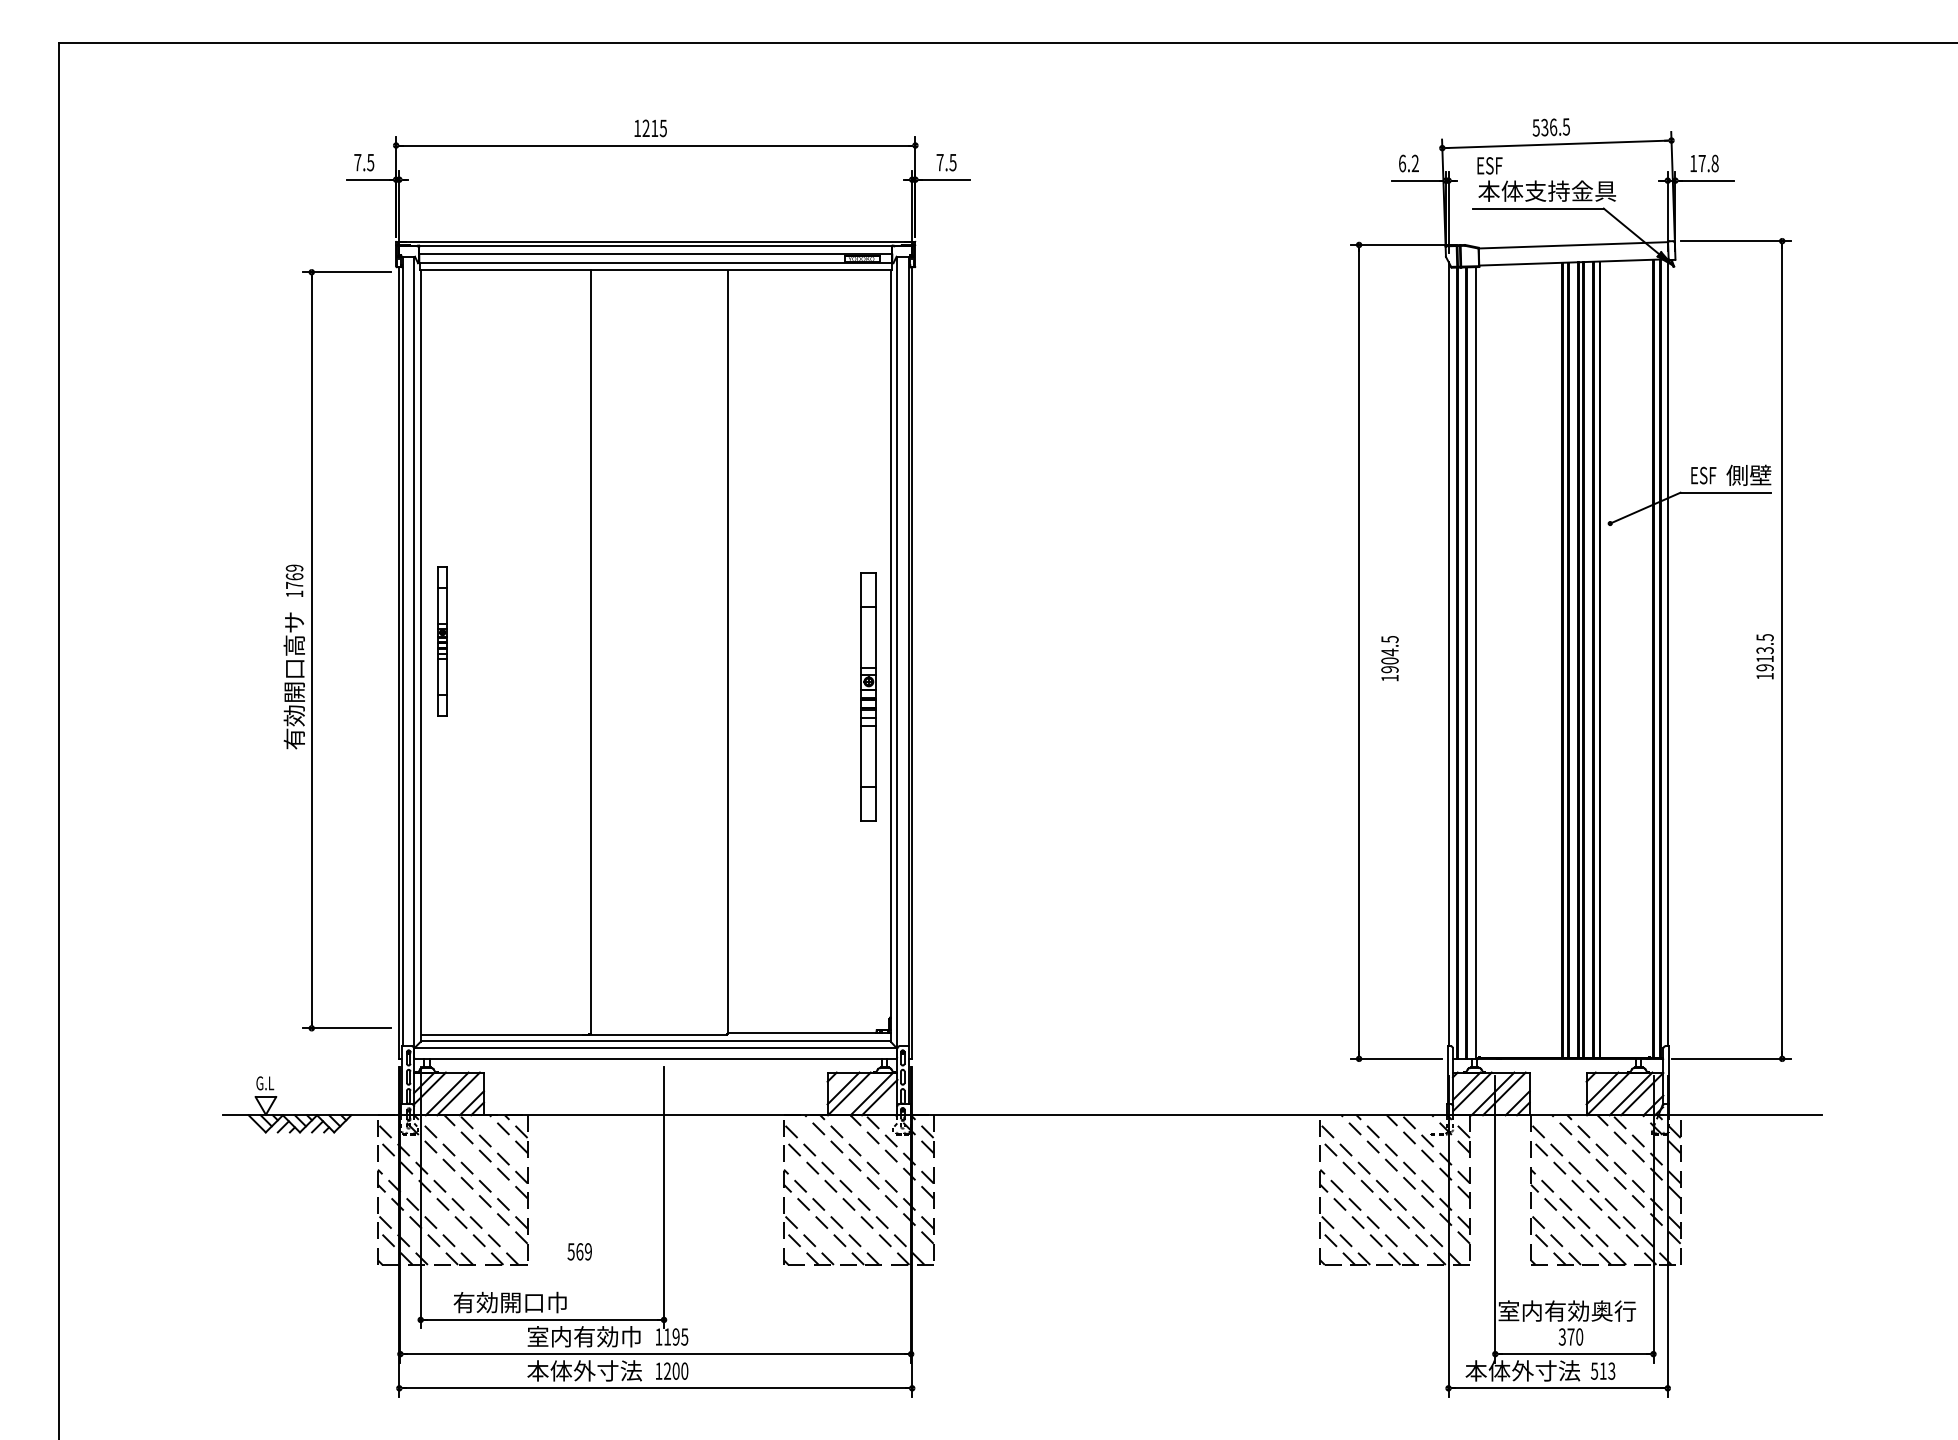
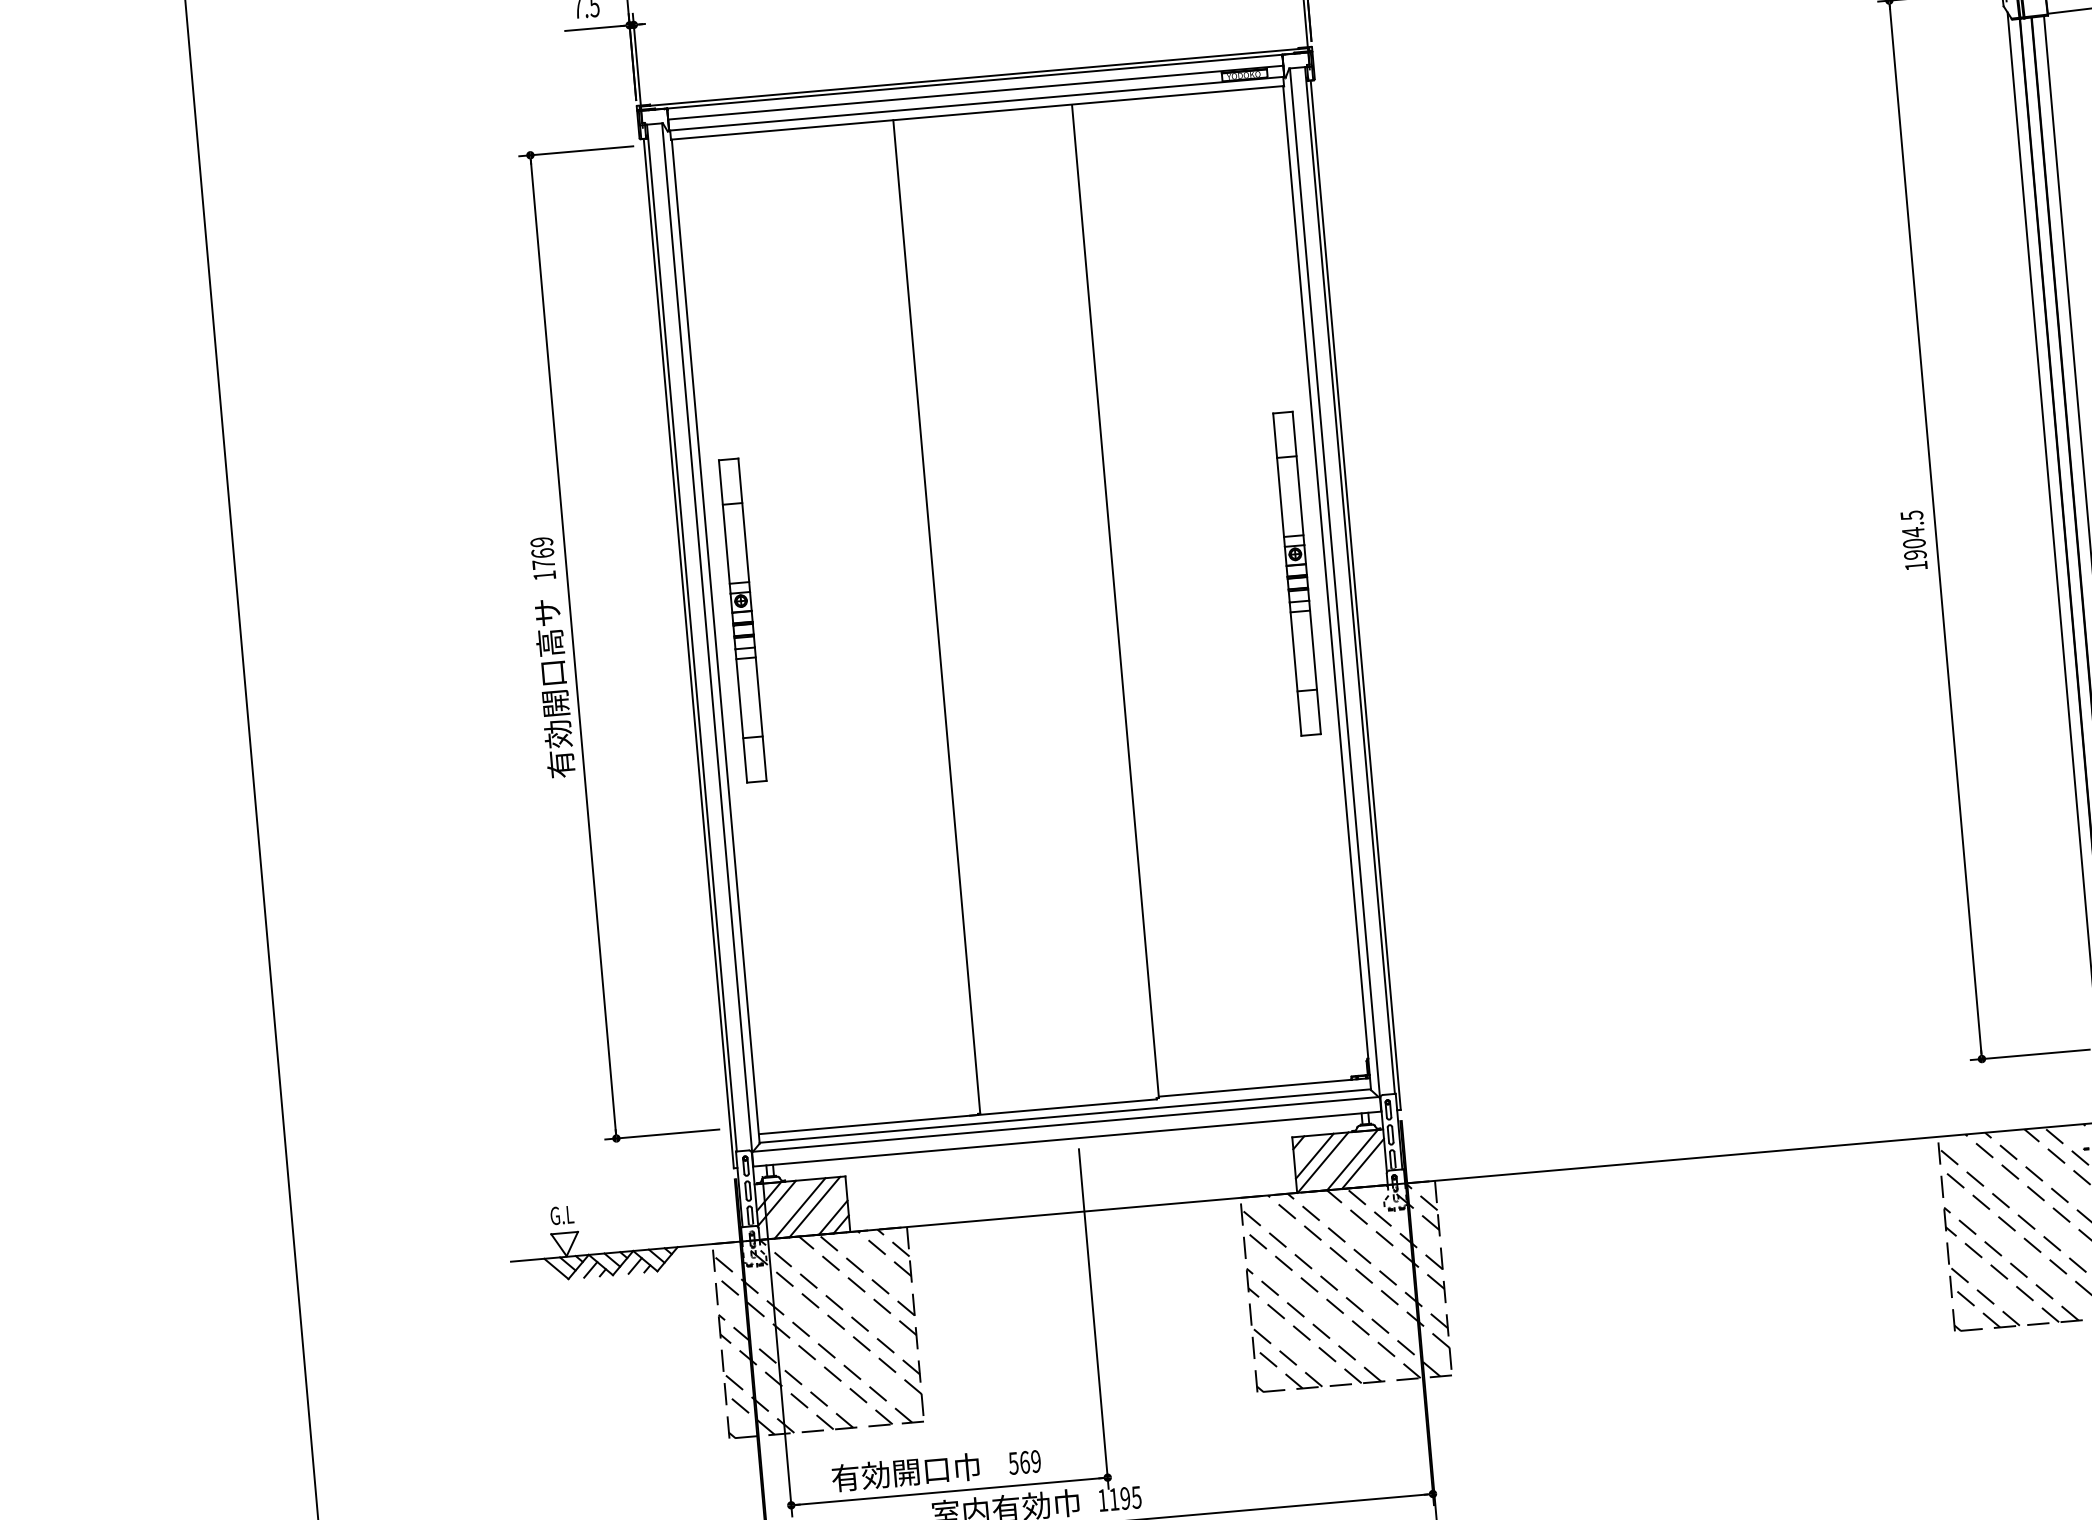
part: (442, 641) -> (742, 620), size x1.67
text: (1389, 658) -> (1913, 540), moved
part: (868, 696) -> (1296, 573), moved
text: (579, 1251) -> (1024, 1462), moved

